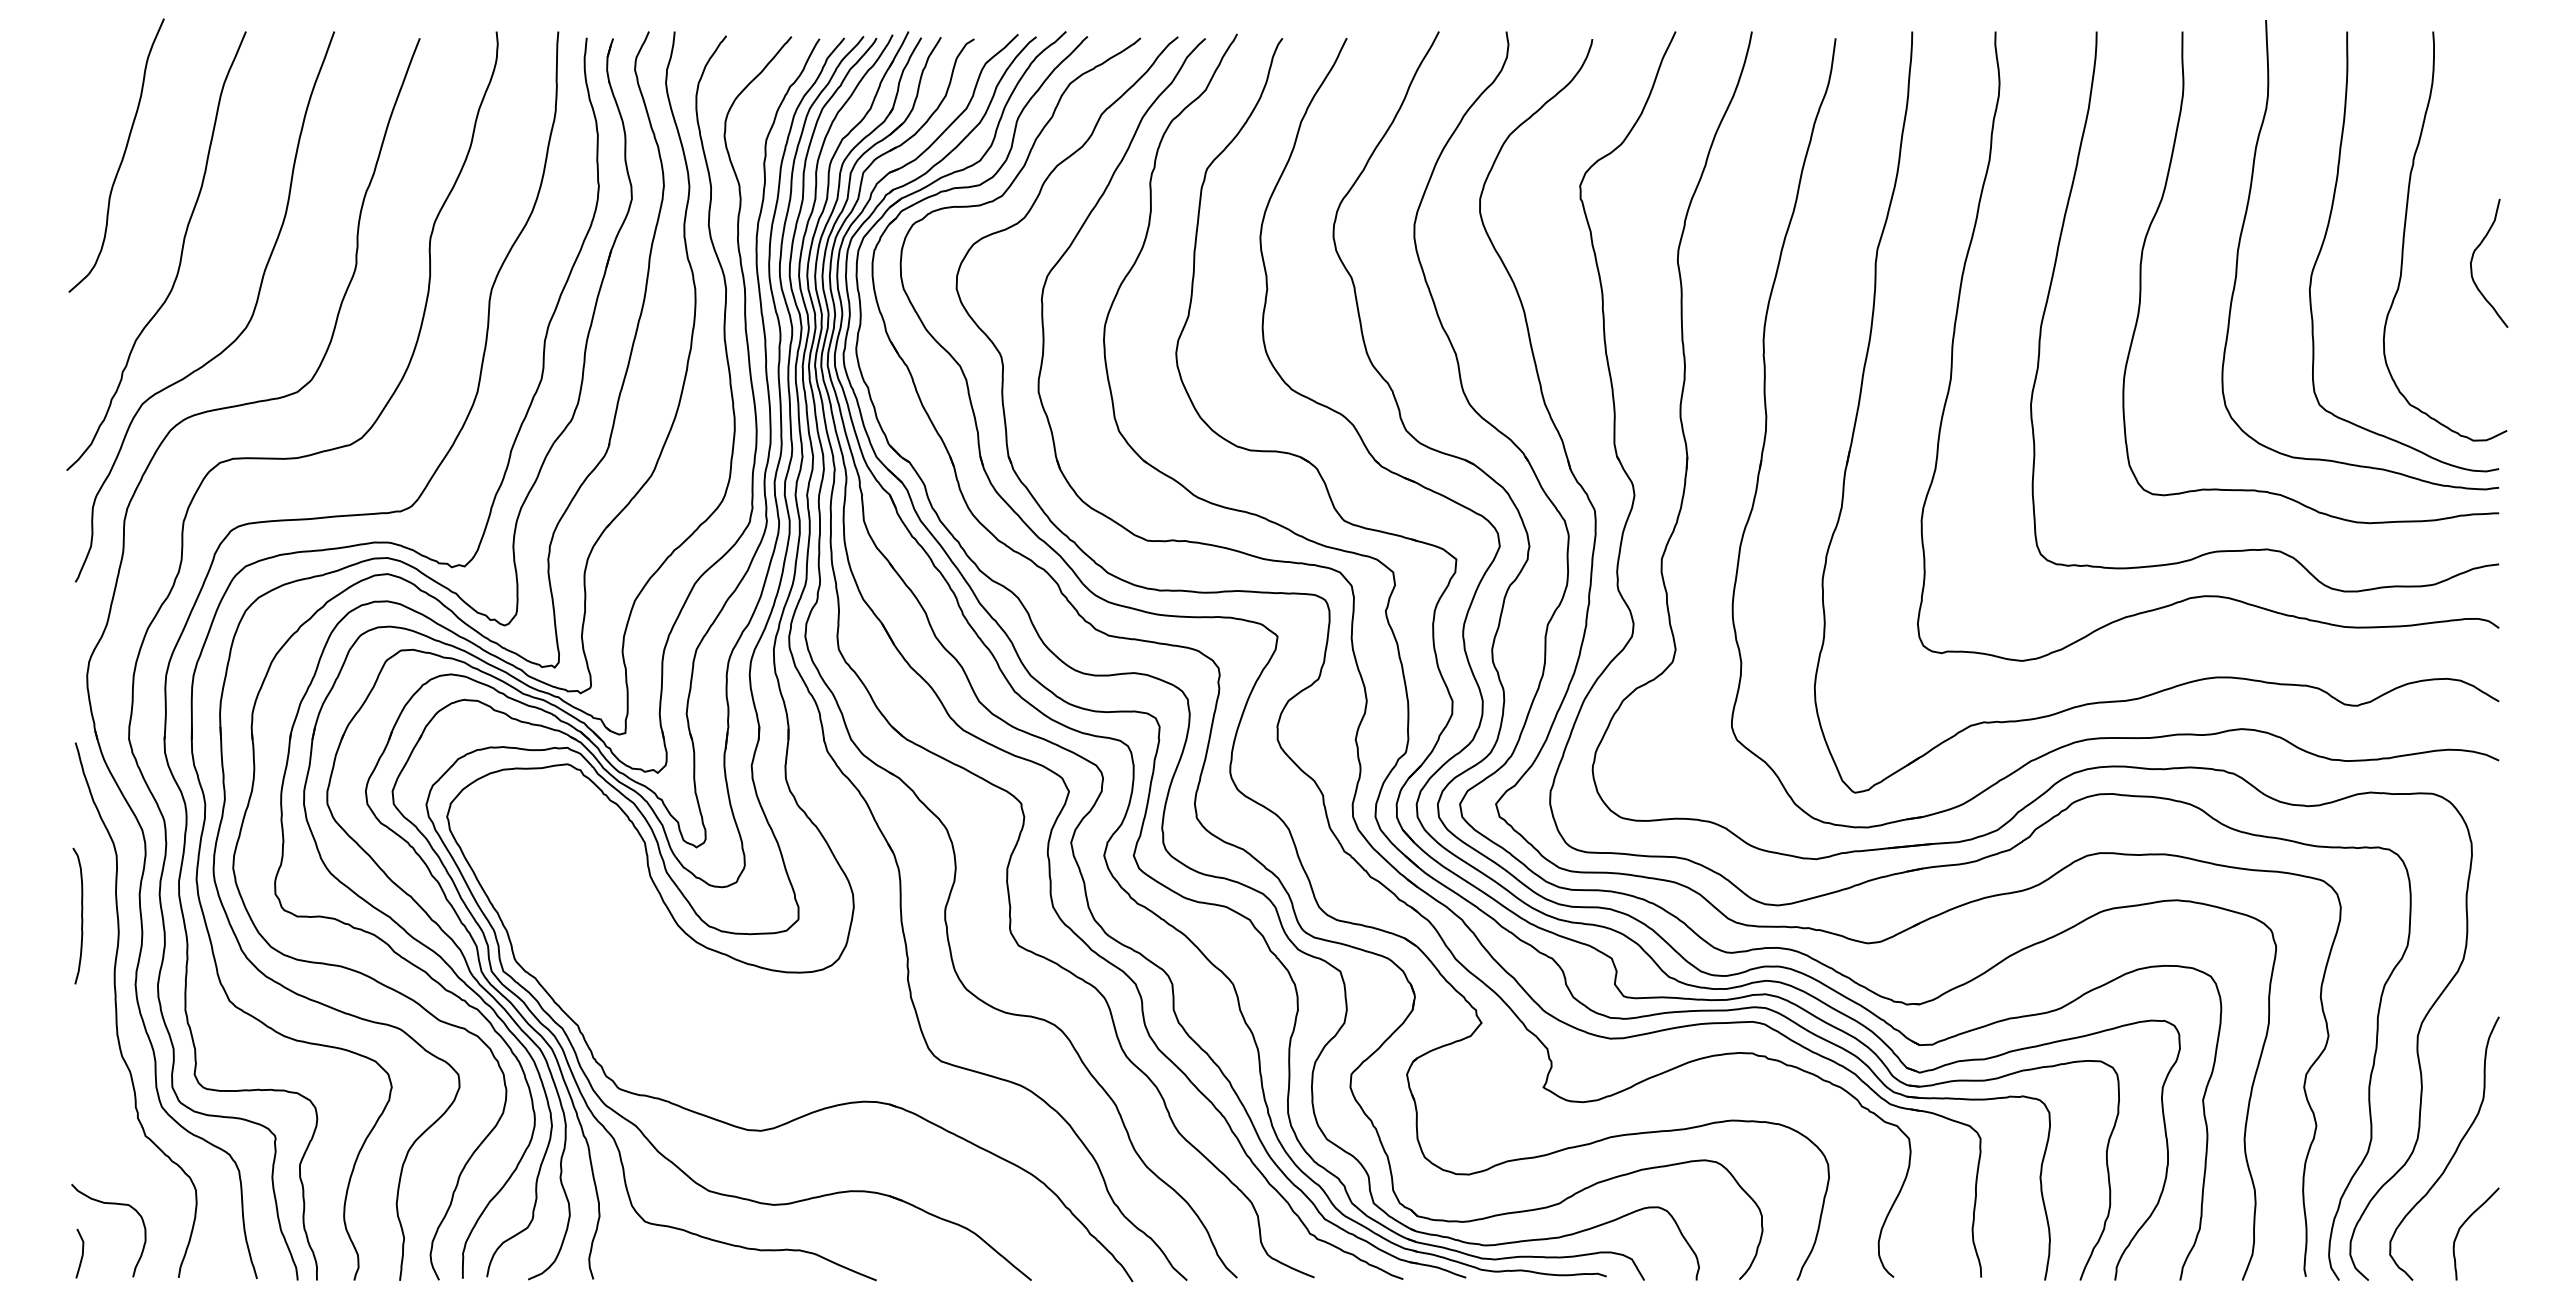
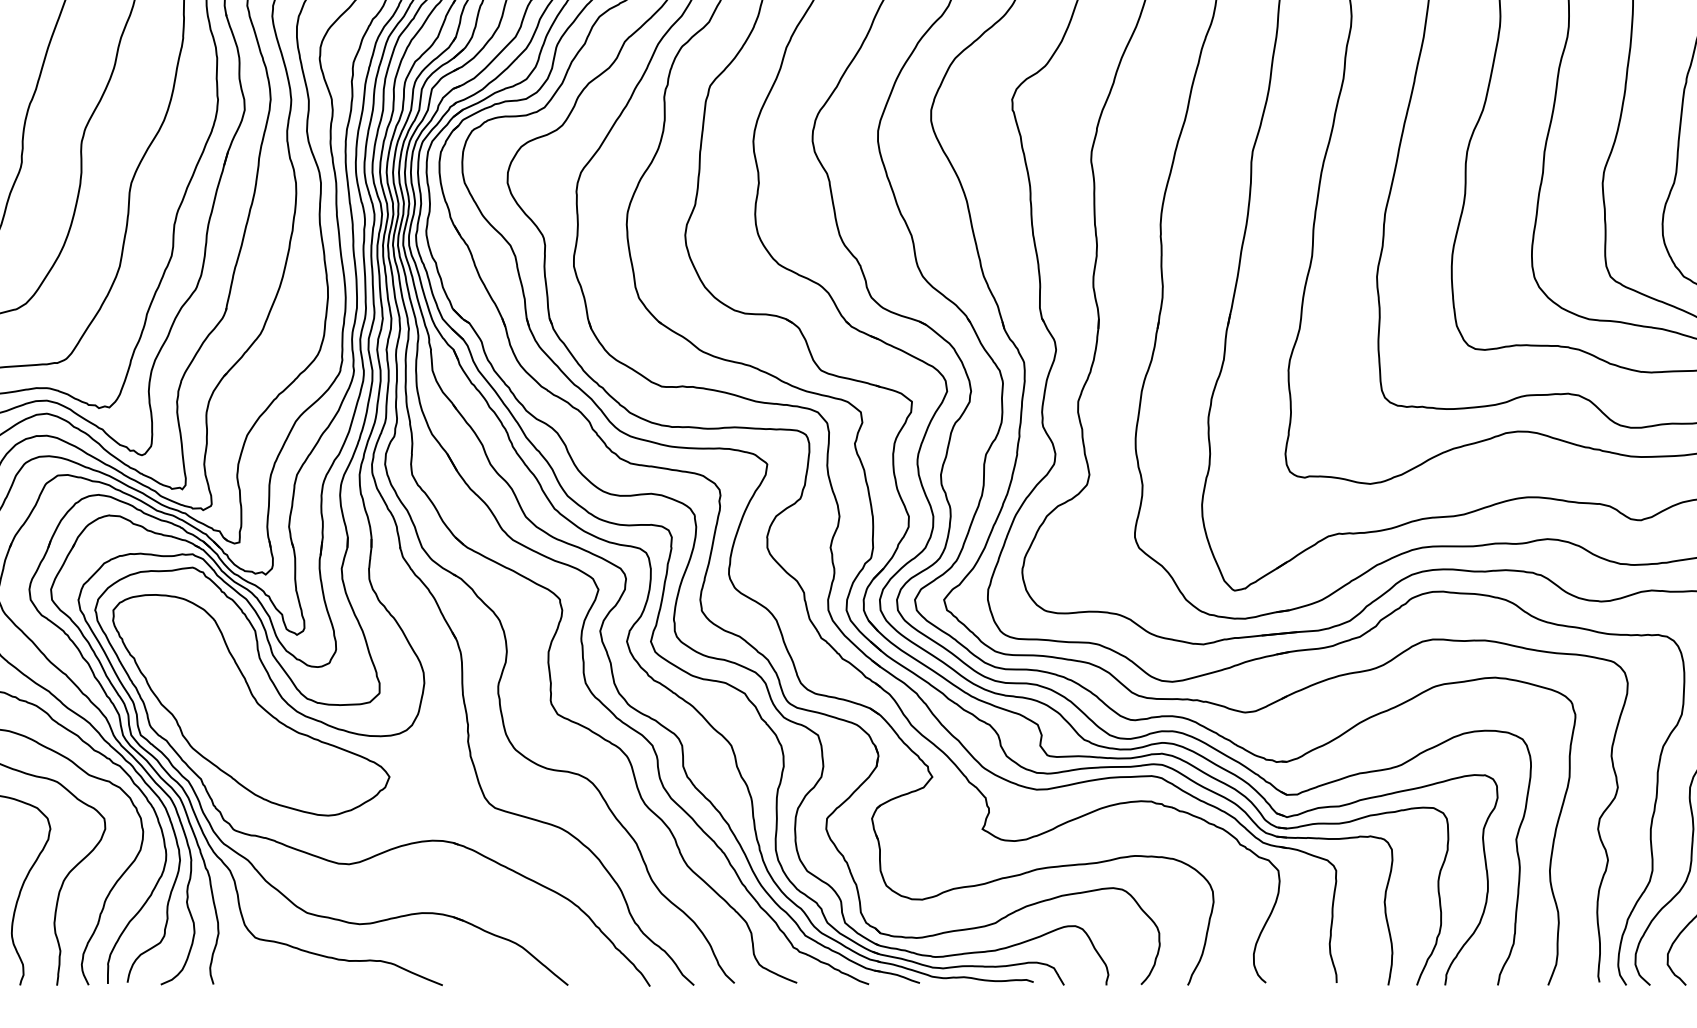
part: (639, 934) -> (250, 705), added

